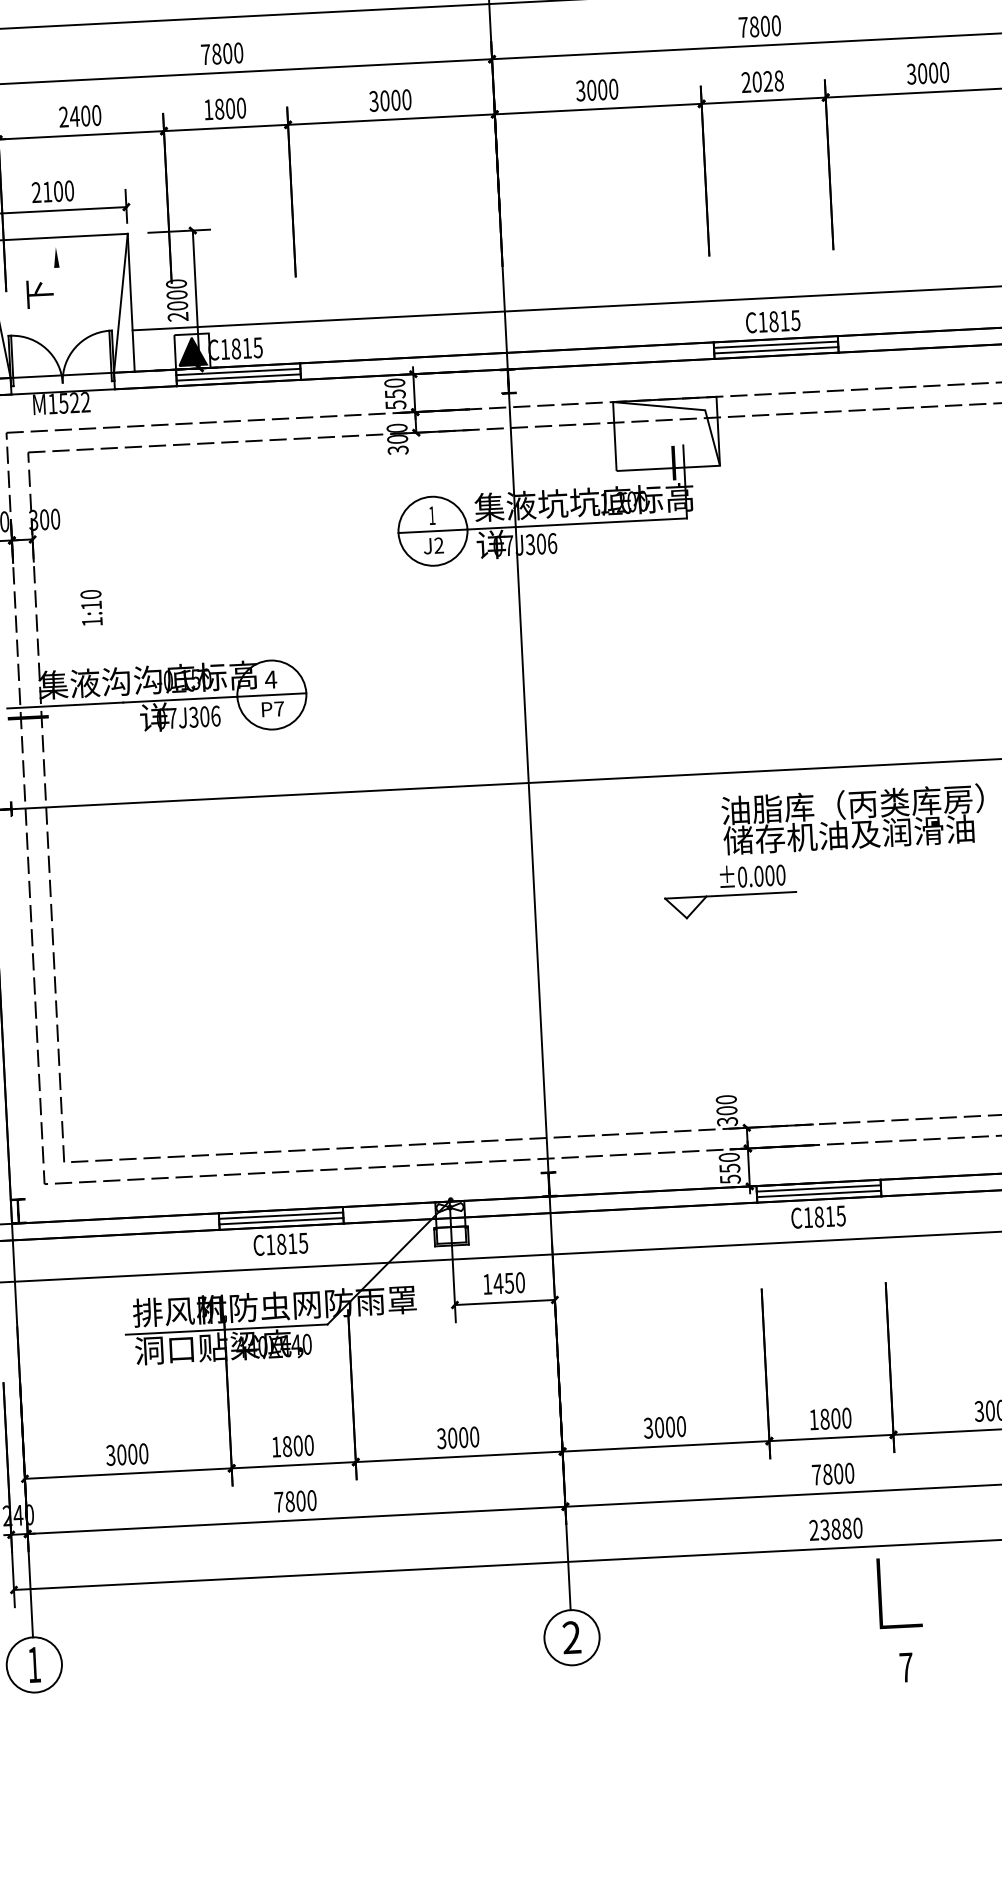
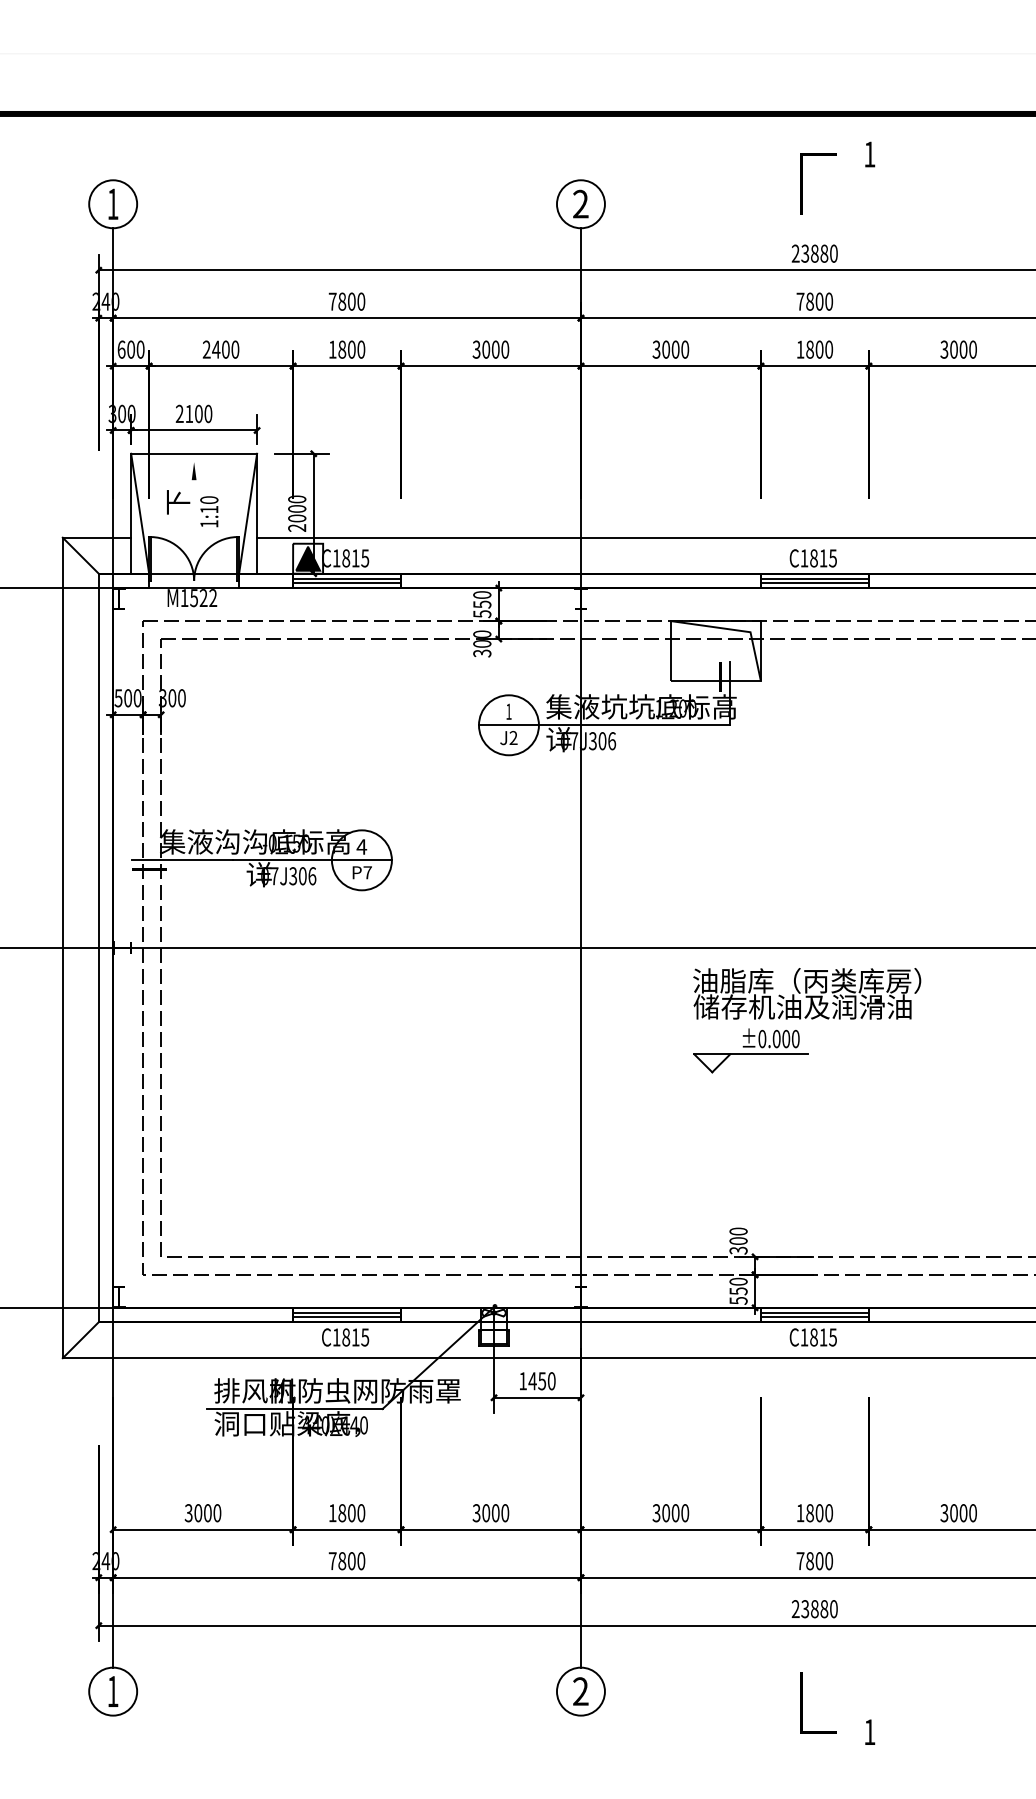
text: (762, 81) -> (814, 349), 2028 -> 1800
text: (91, 607) -> (209, 511), moved
text: (853, 819) -> (807, 993), moved
line: (881, 1593) -> (802, 1702), moved
text: (905, 1666) -> (869, 1731), 7 -> 1

